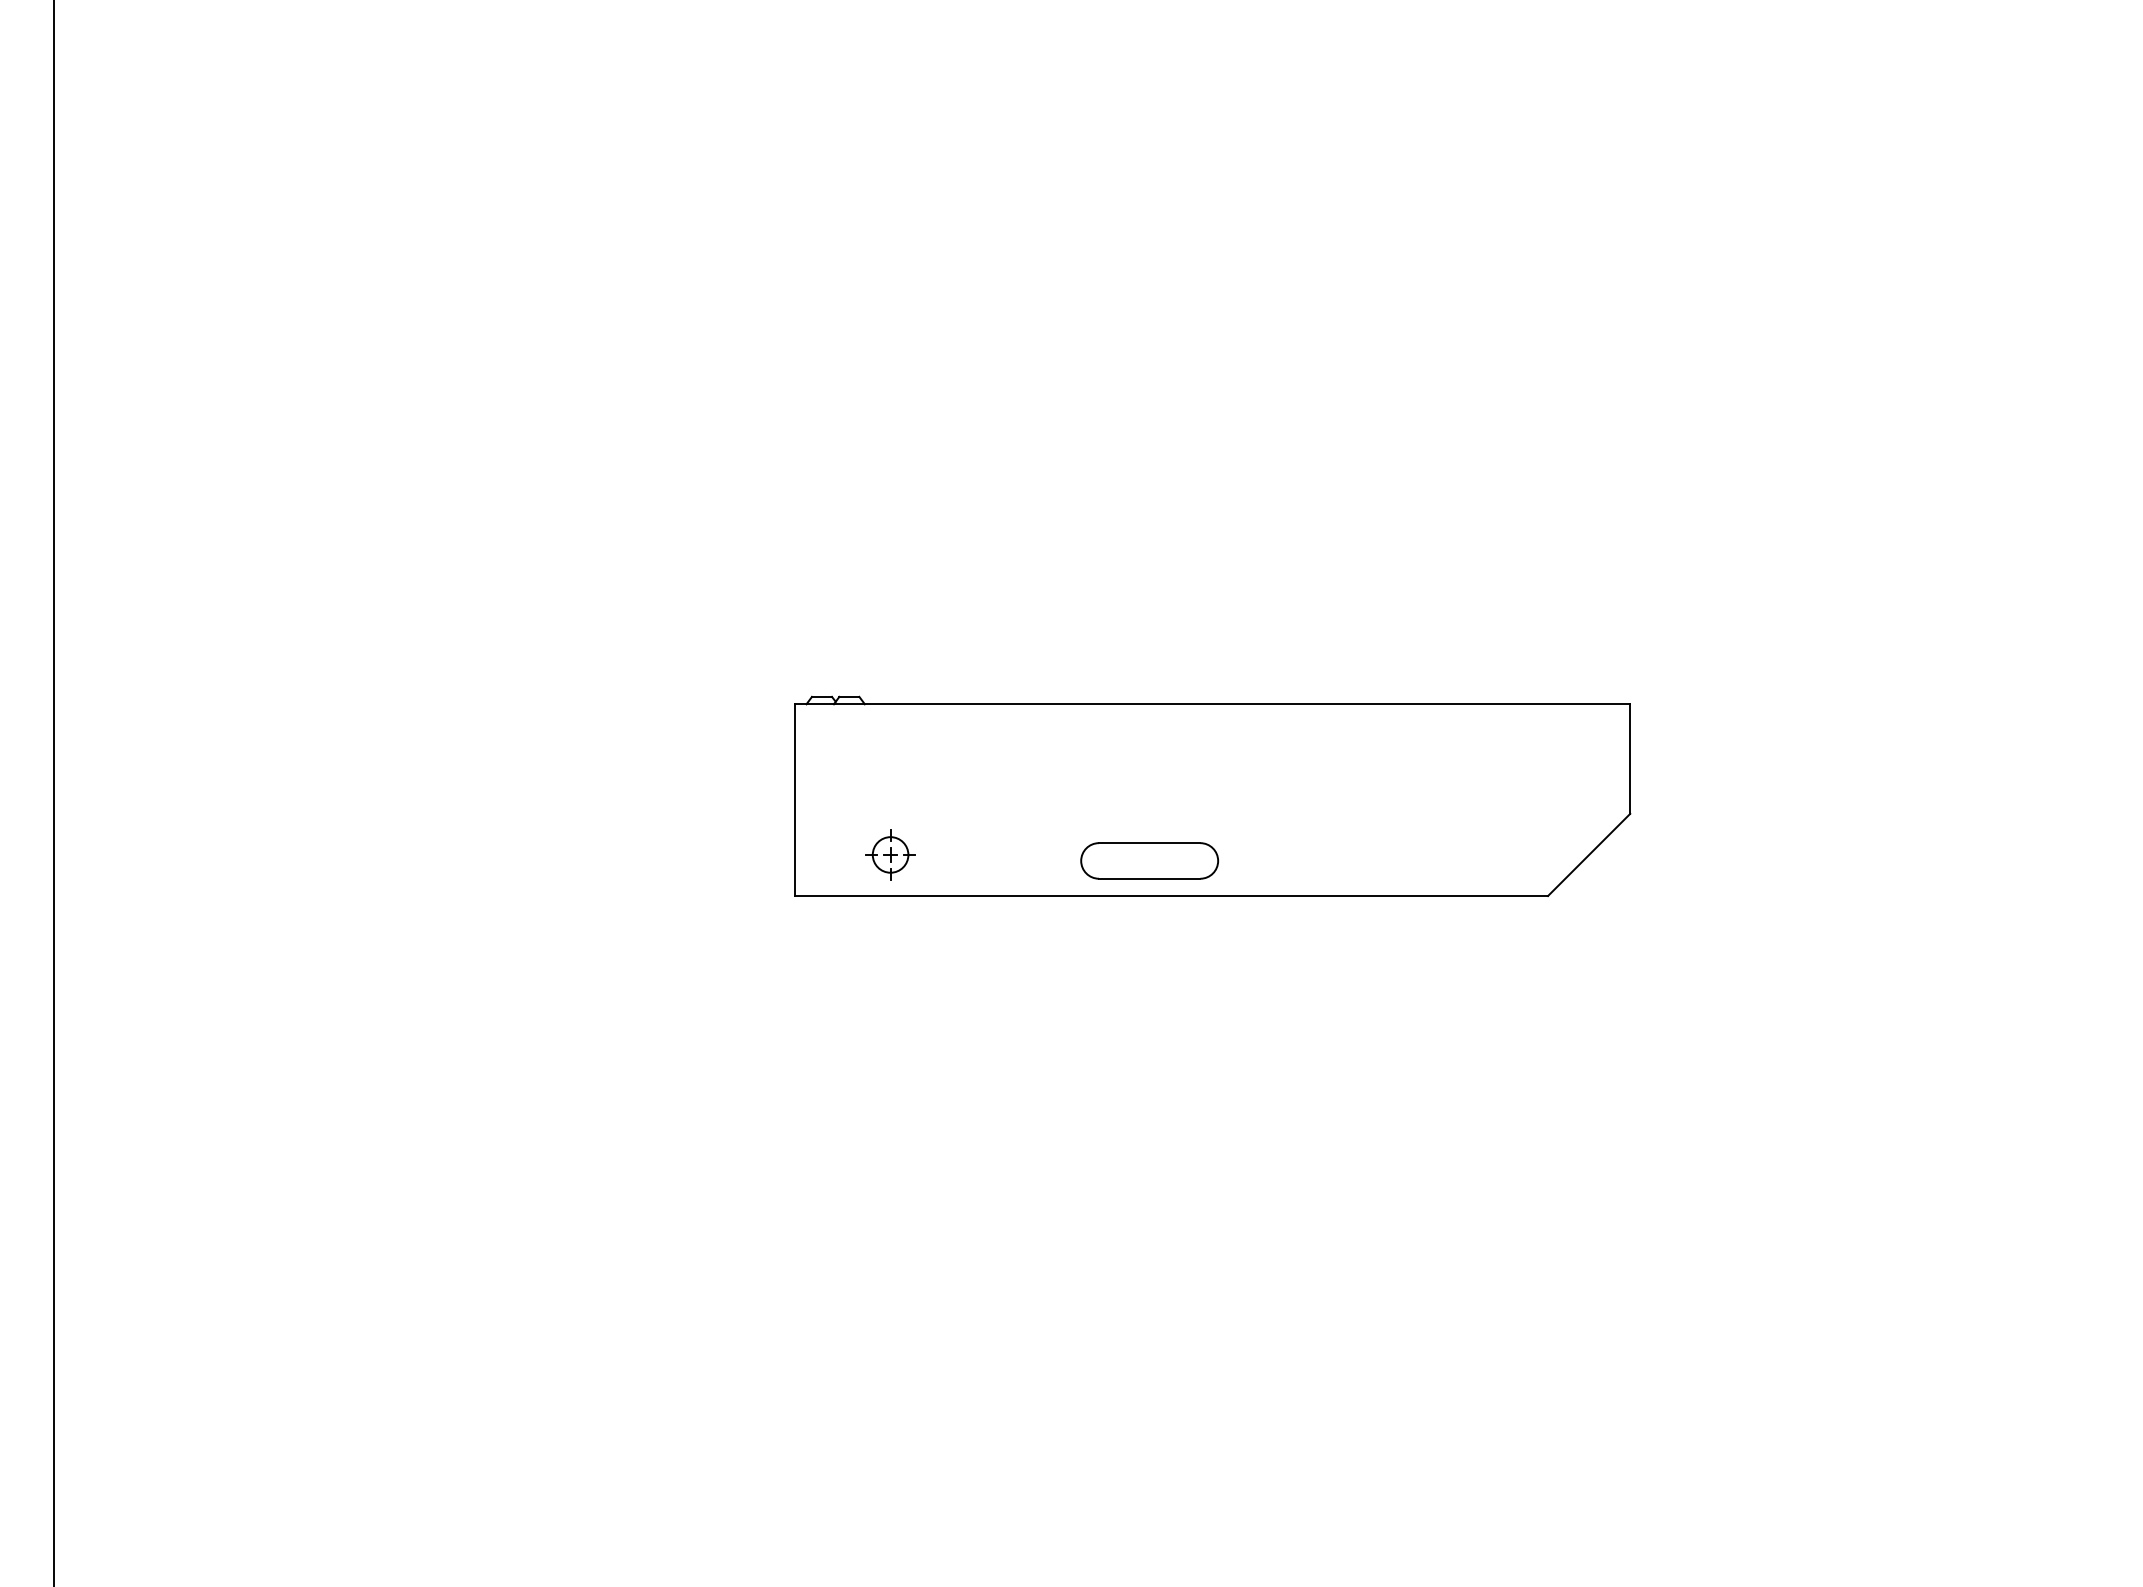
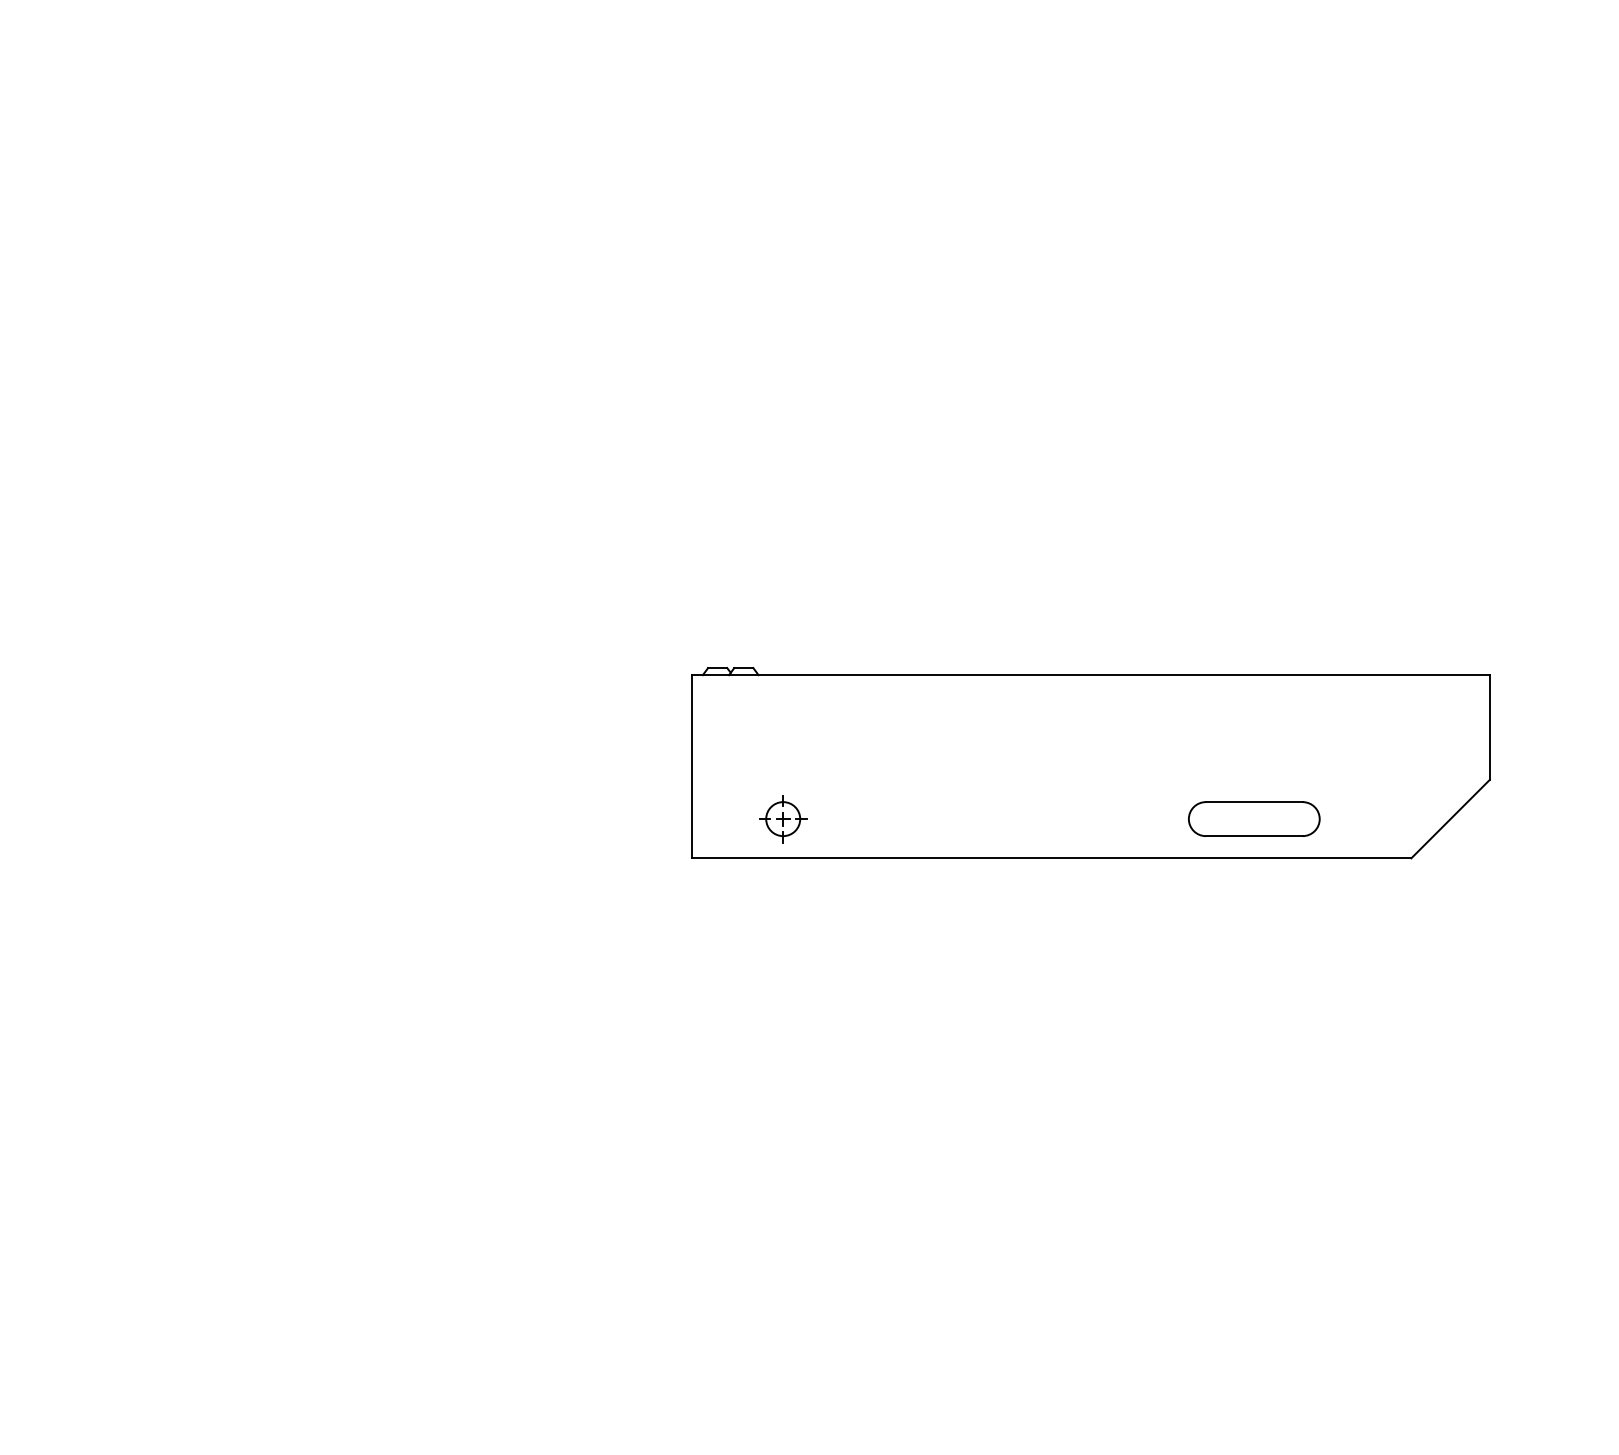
part: (1149, 860) -> (1254, 818), moved

